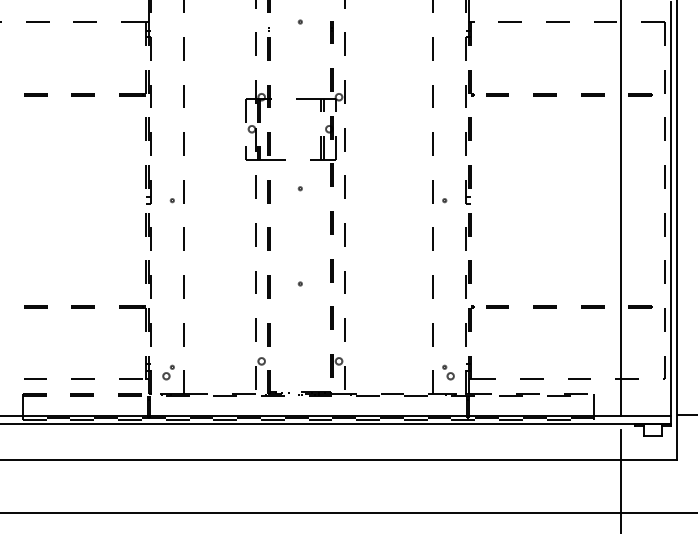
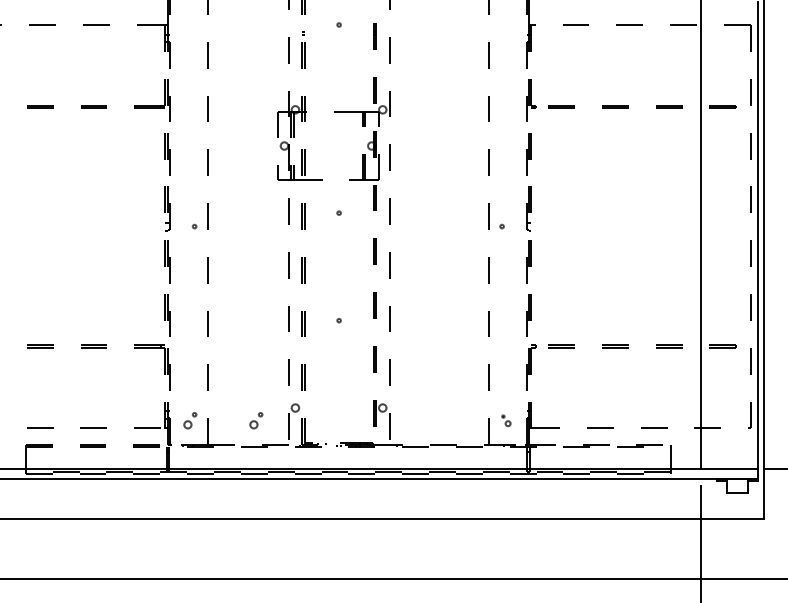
part: (227, 372) -> (256, 420), added
part: (448, 372) -> (506, 420), size x0.7

